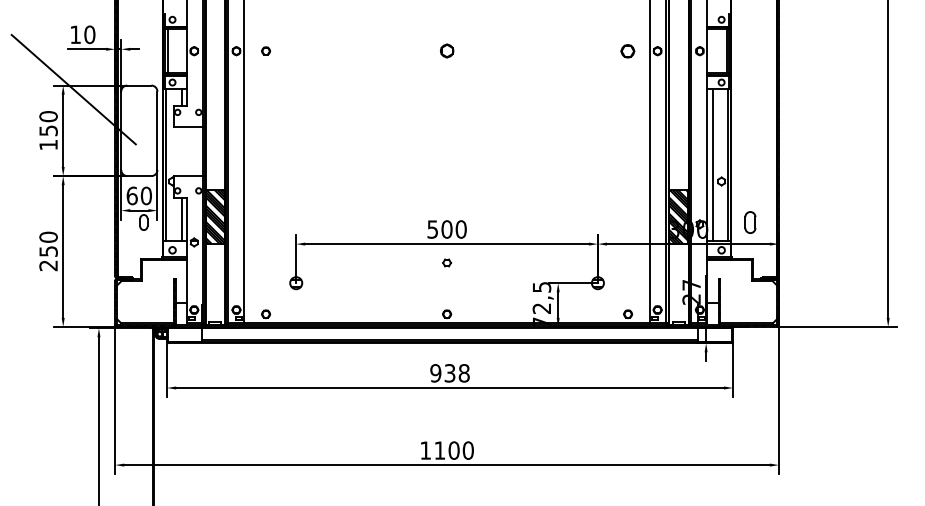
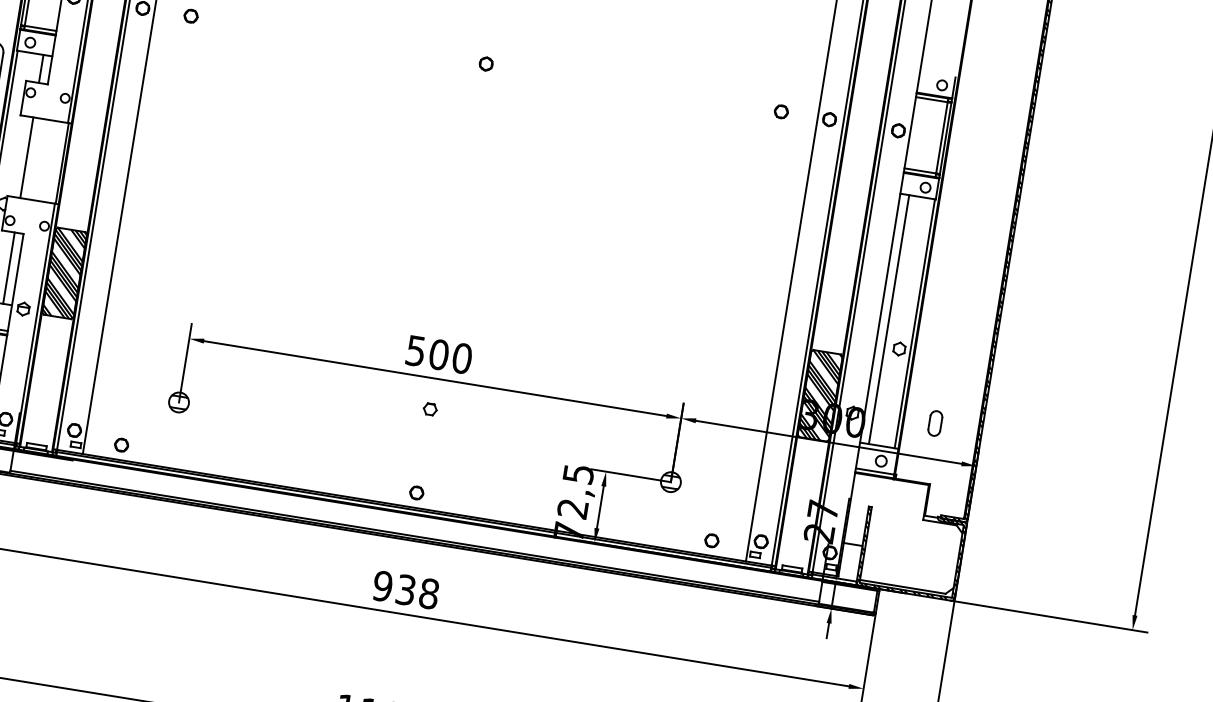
part: (628, 50) -> (782, 110), size x0.62
part: (446, 51) -> (485, 64), size x0.62
line: (181, 151) -> (26, 157), added
part: (749, 222) -> (934, 423), size x0.71

